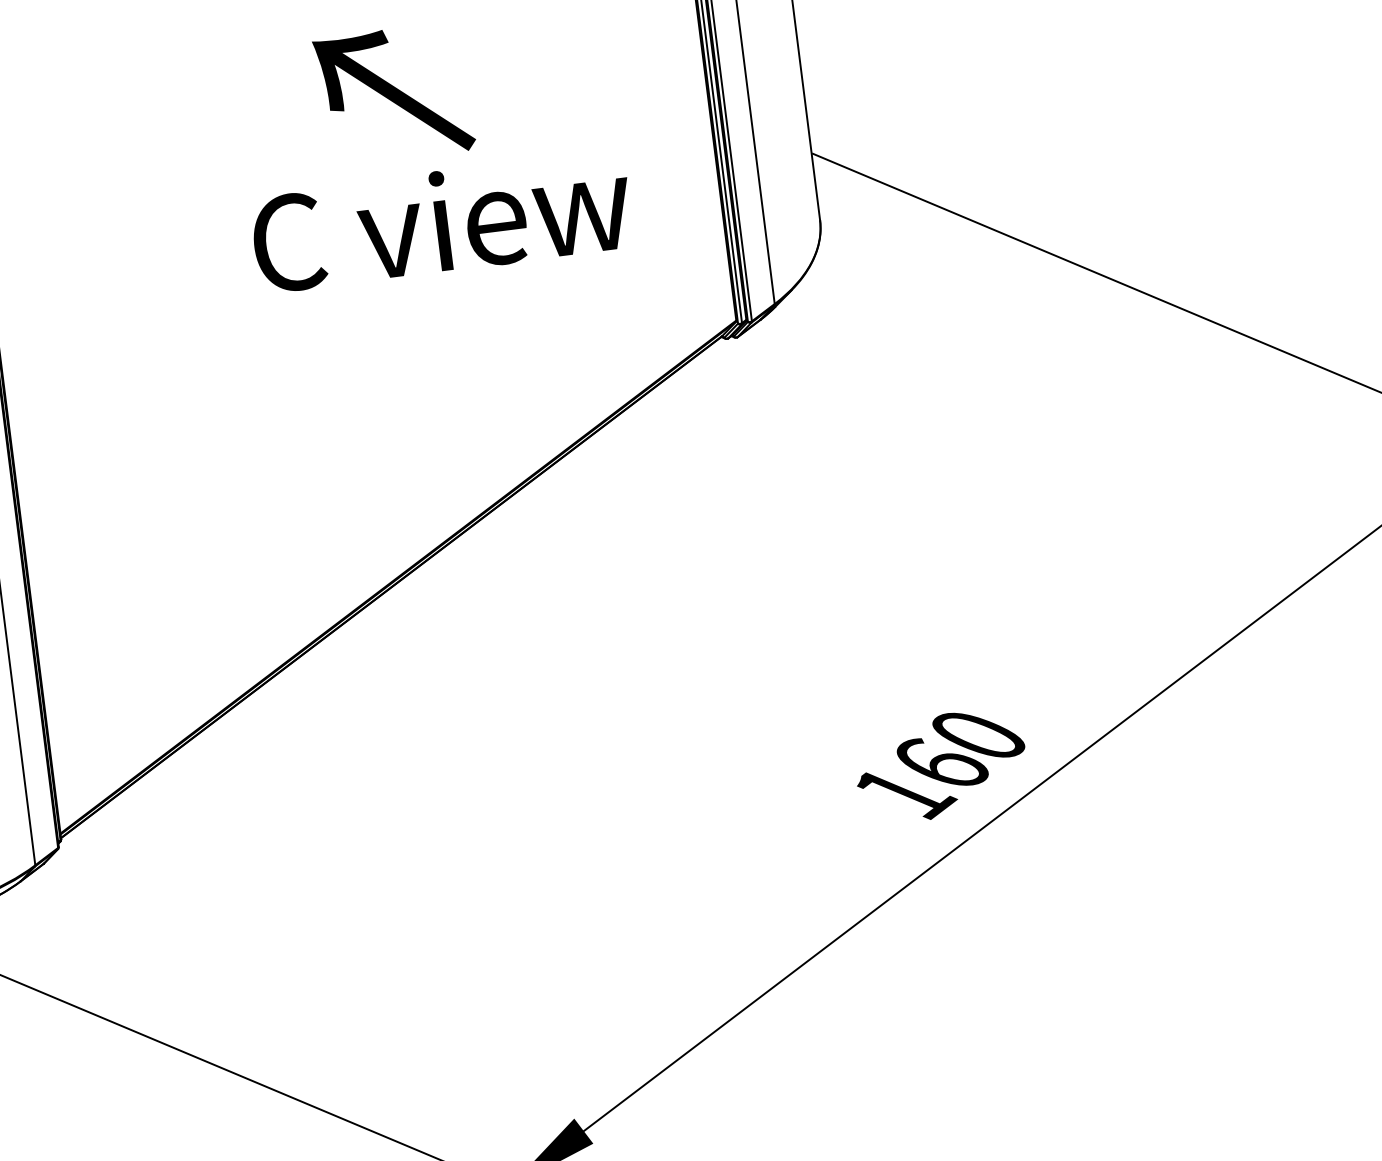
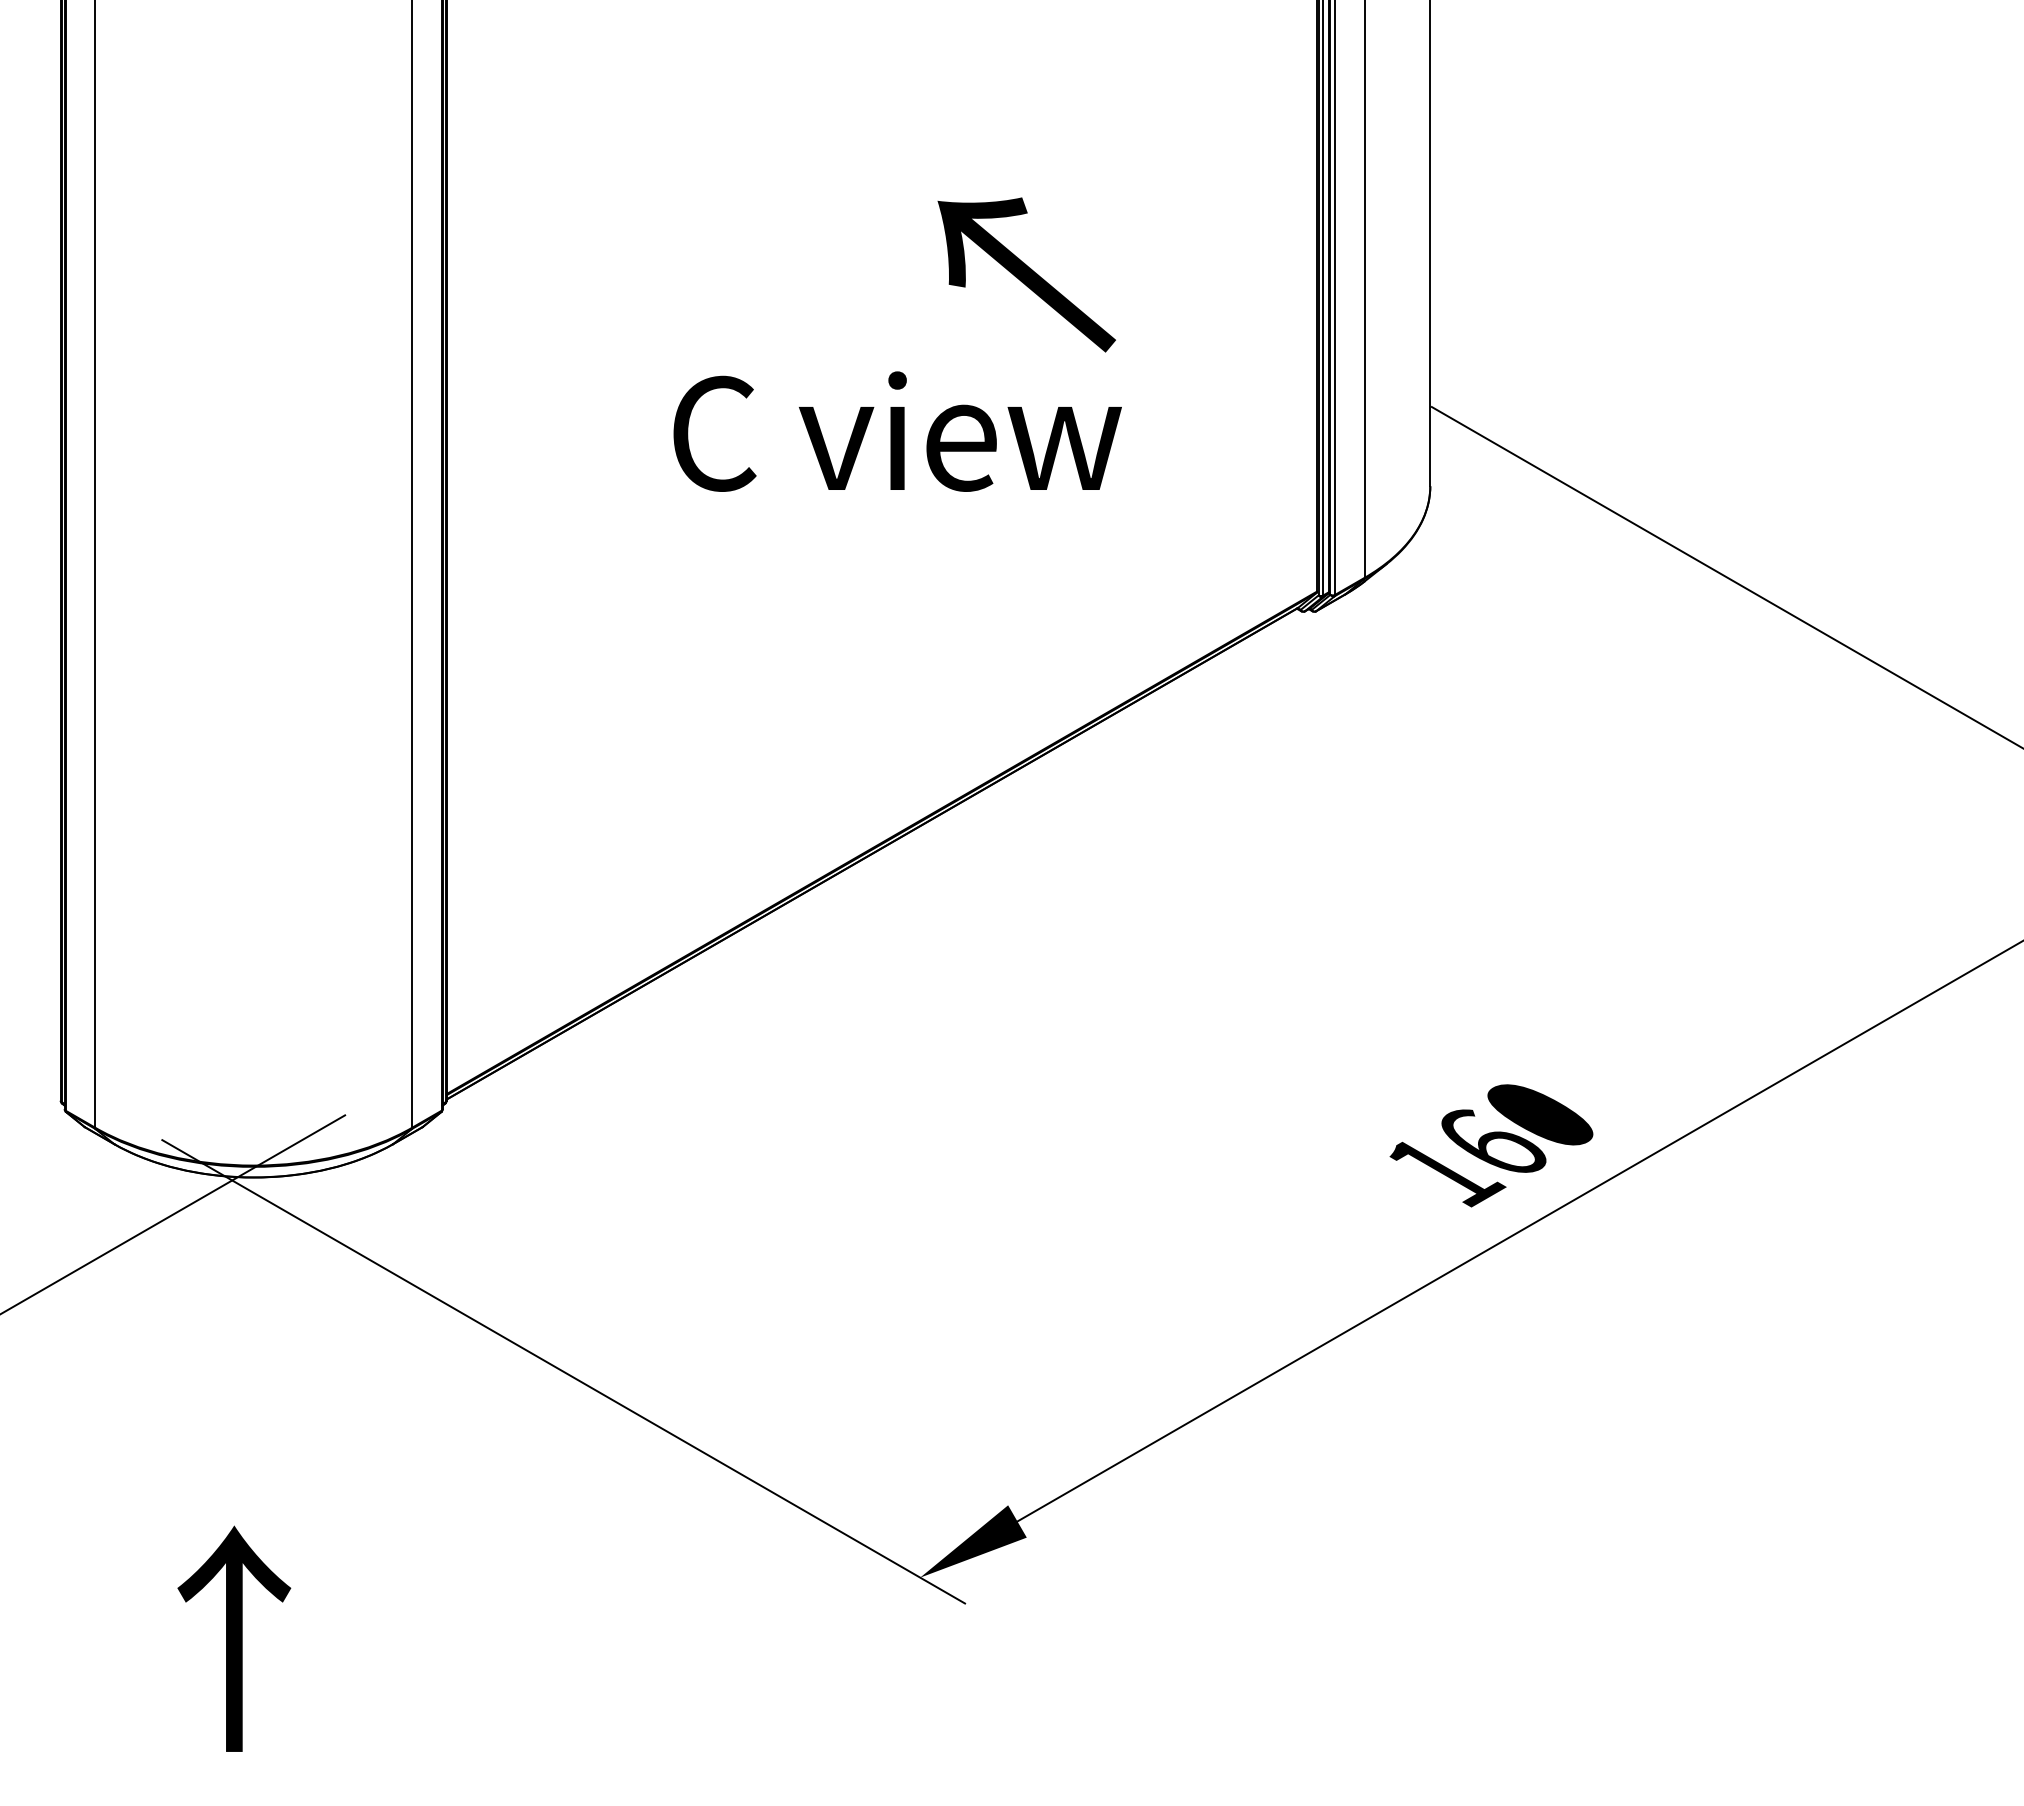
text: (394, 93) -> (1026, 274), moved
text: (441, 221) -> (897, 431), moved

